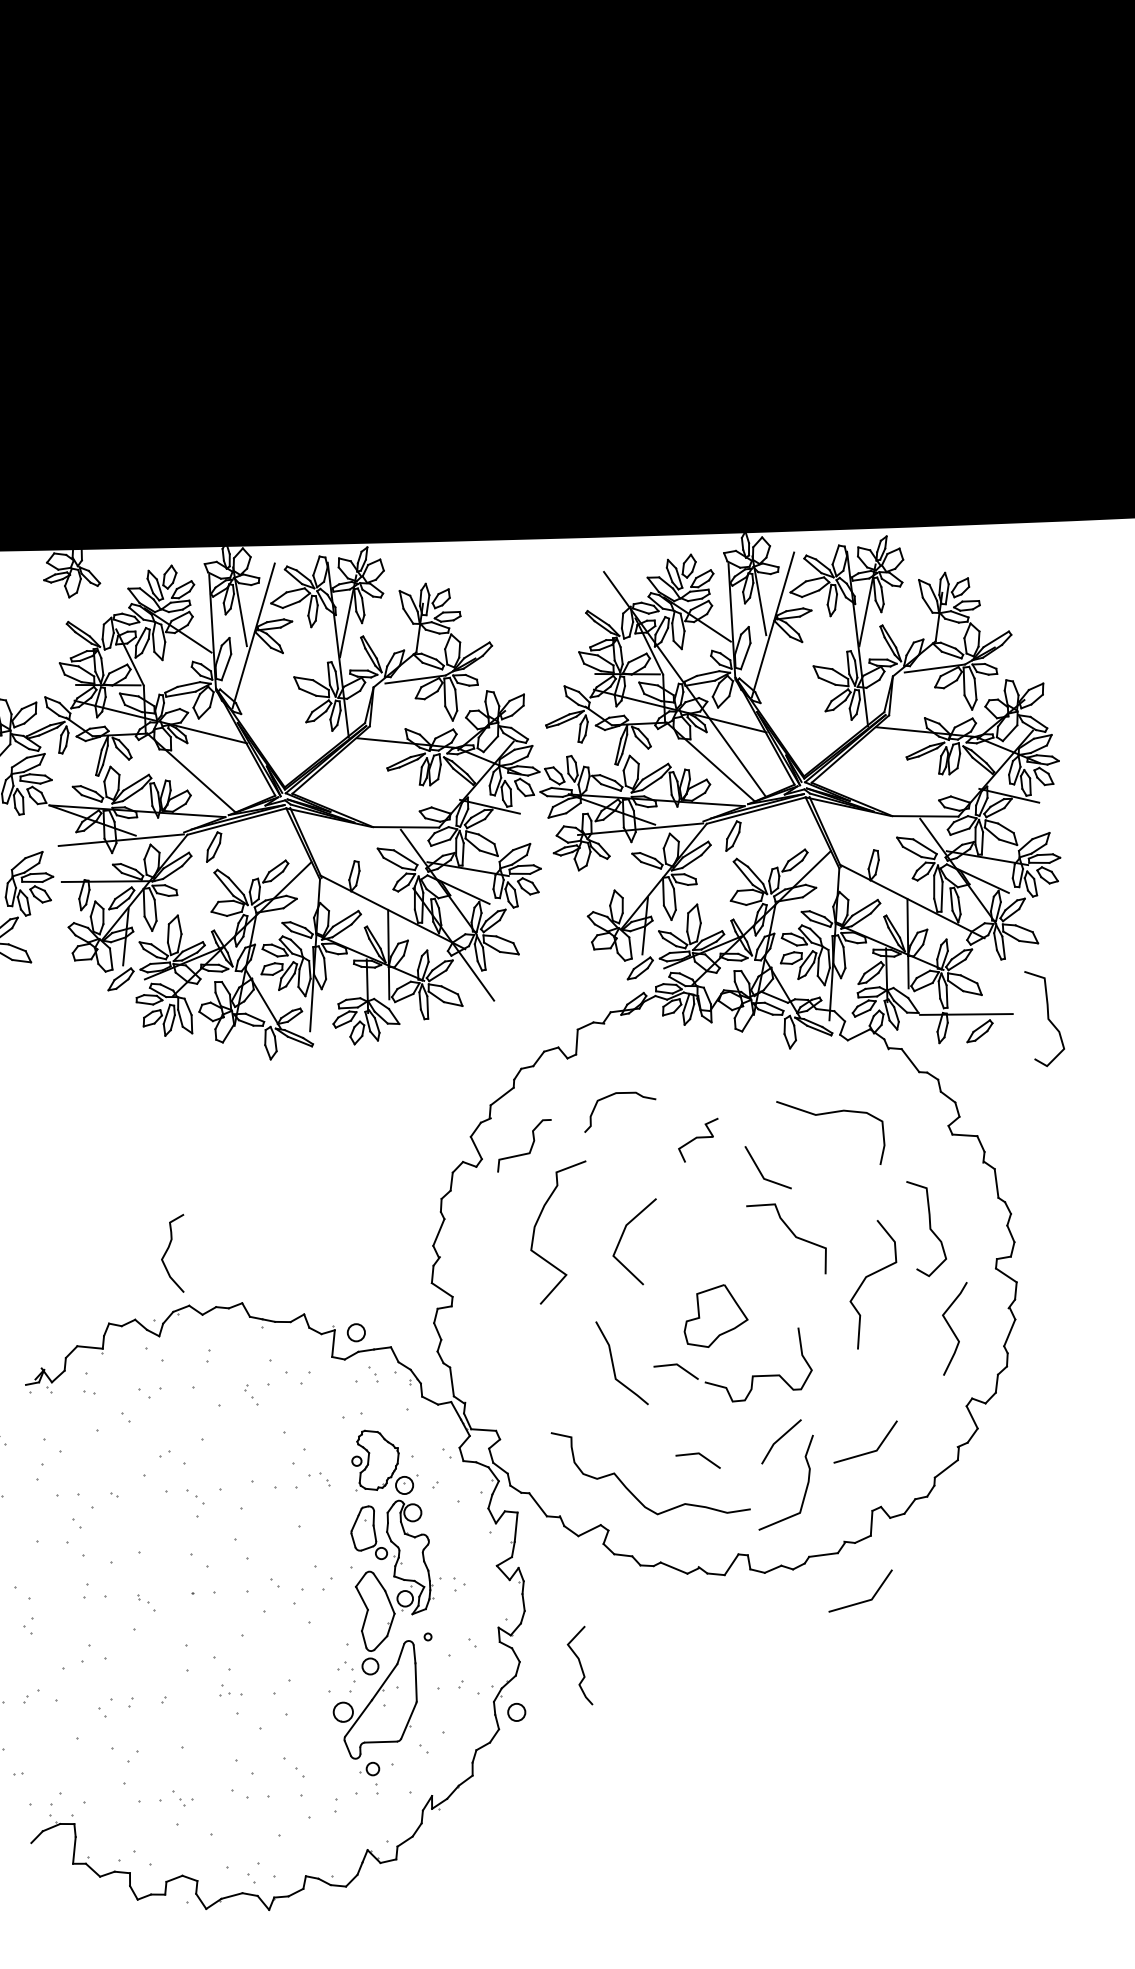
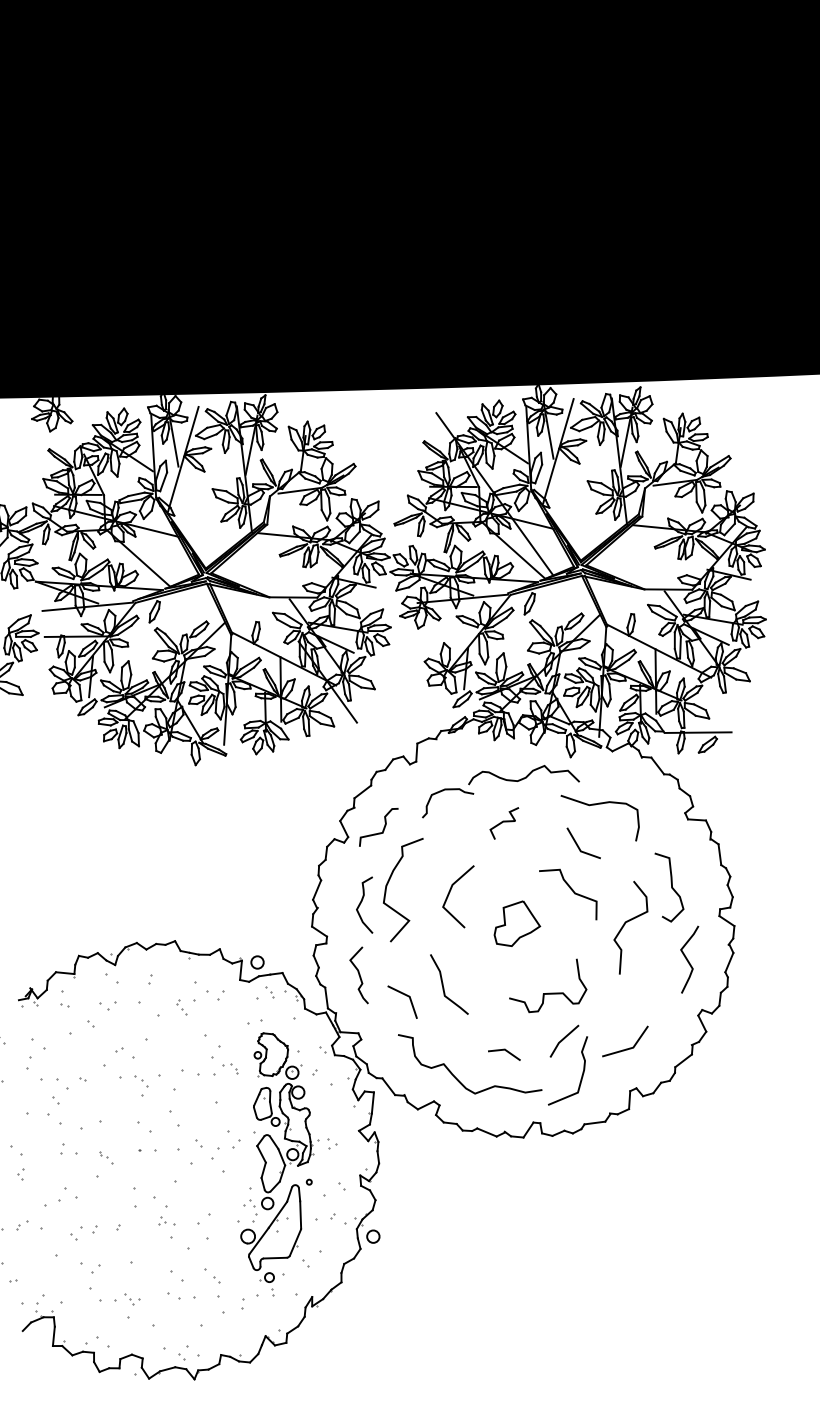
curve: (1047, 1019) -> (756, 736), removed
curve: (727, 1075) -> (525, 776), added
line: (760, 1170) -> (578, 845), moved
curve: (169, 1248) -> (362, 901), moved
part: (715, 1315) -> (516, 923), moved
line: (679, 1367) -> (490, 987), removed
line: (558, 1377) -> (403, 994), added
line: (864, 1600) -> (624, 1155), removed
curve: (579, 1665) -> (358, 975), moved

